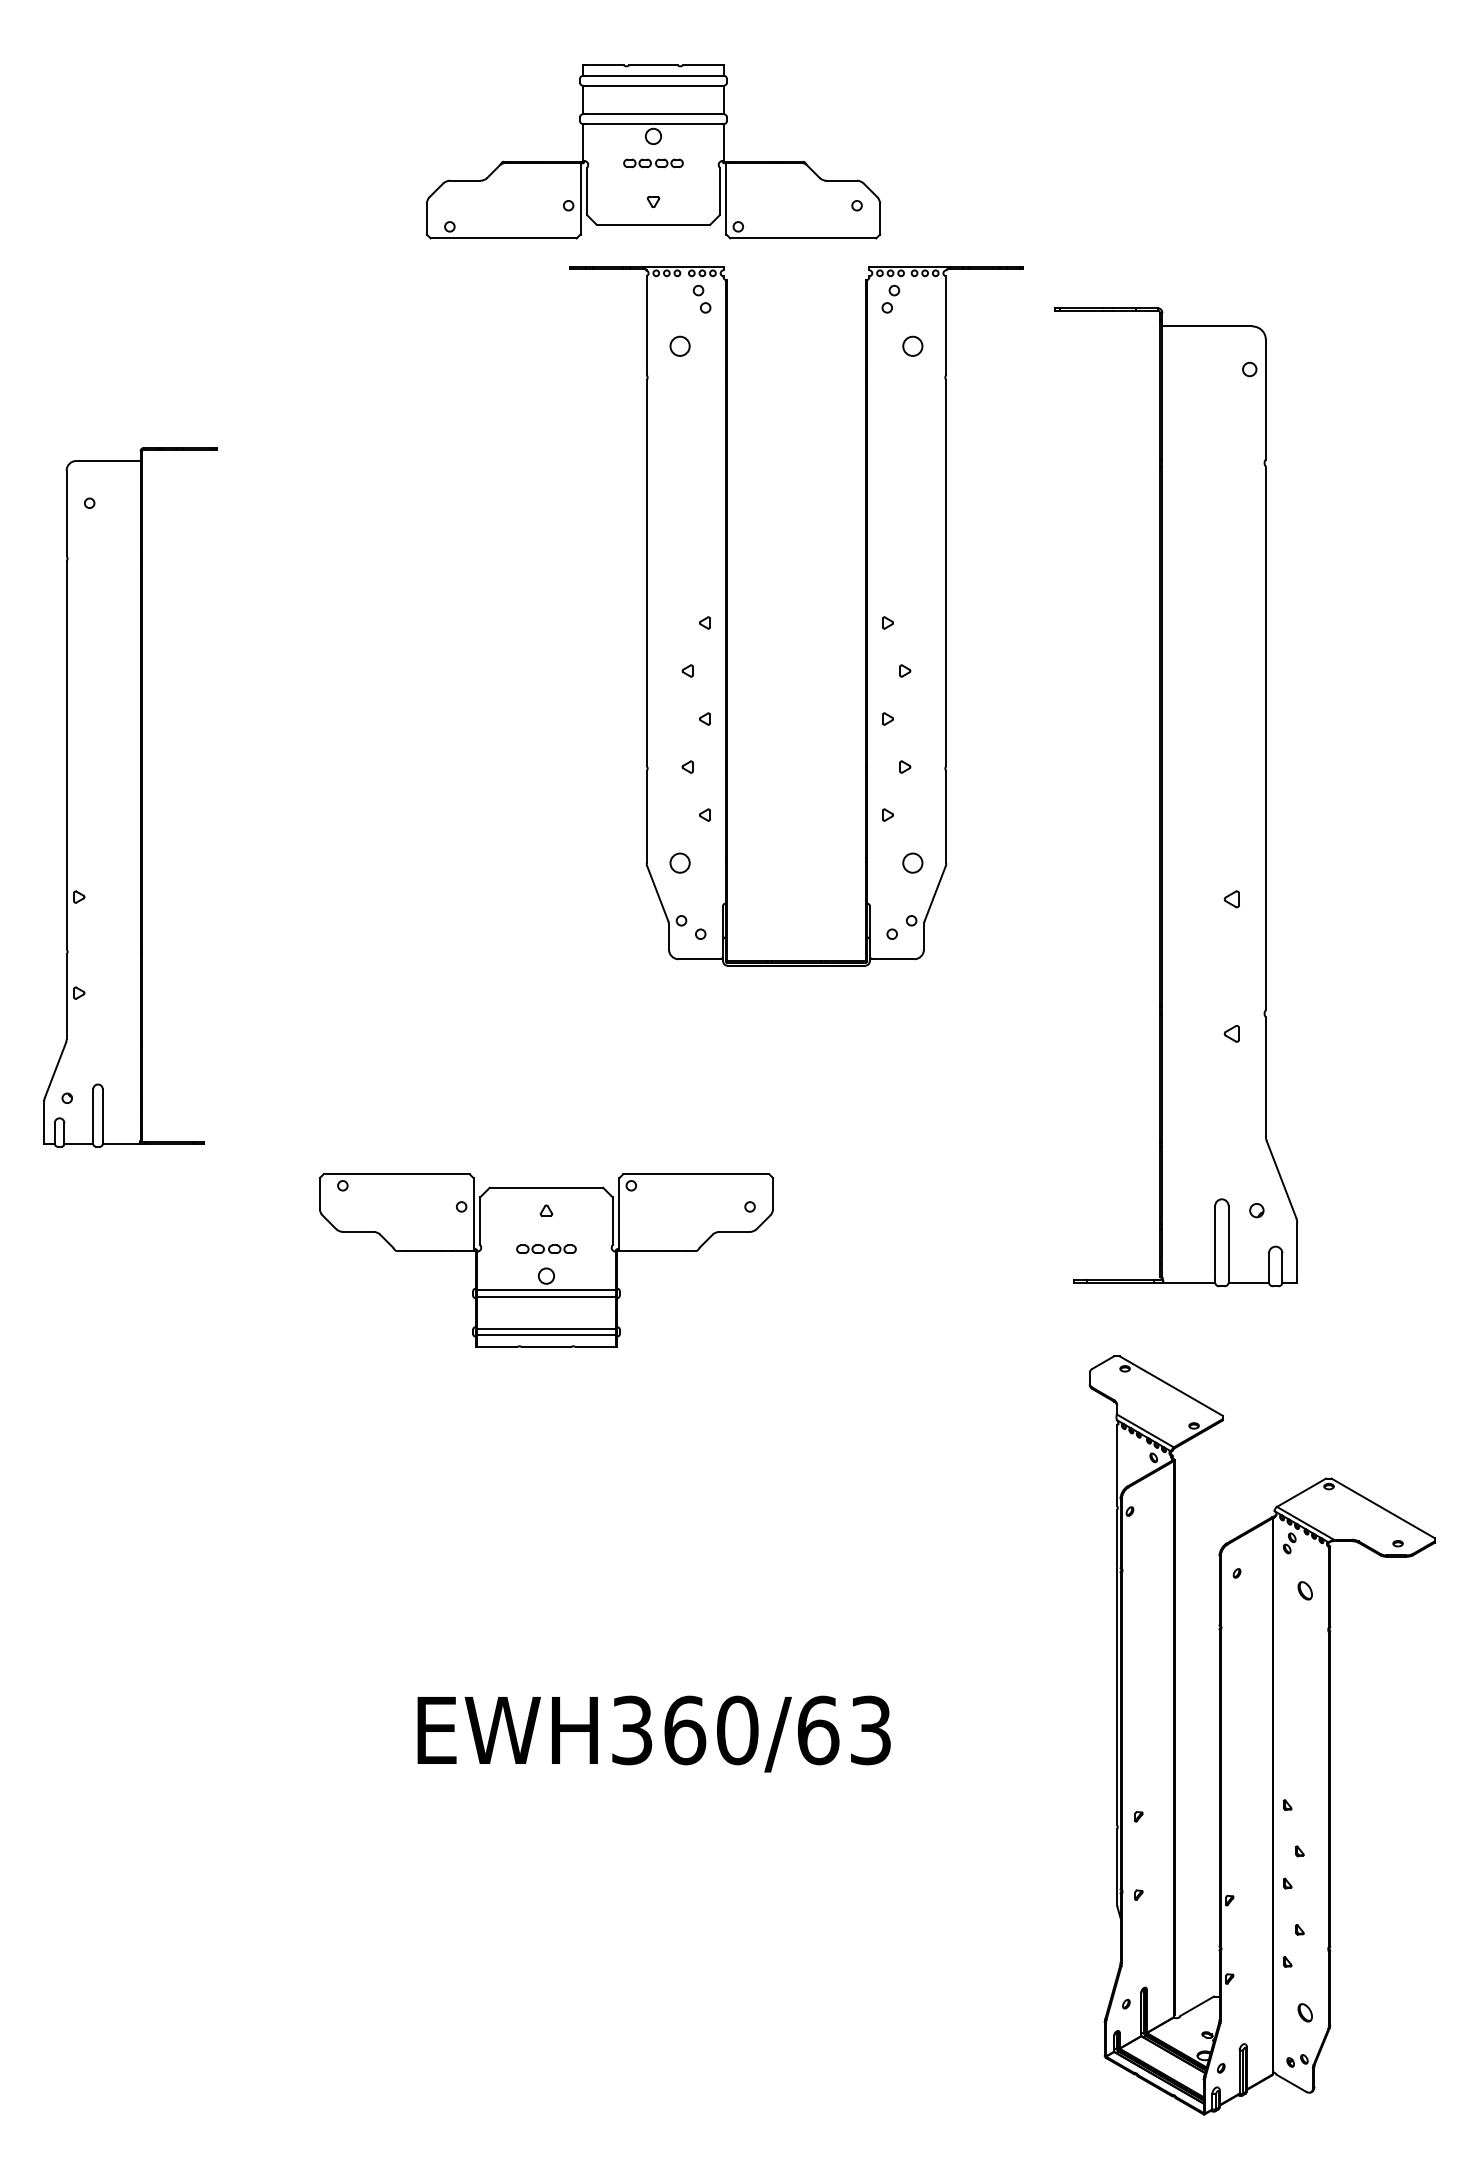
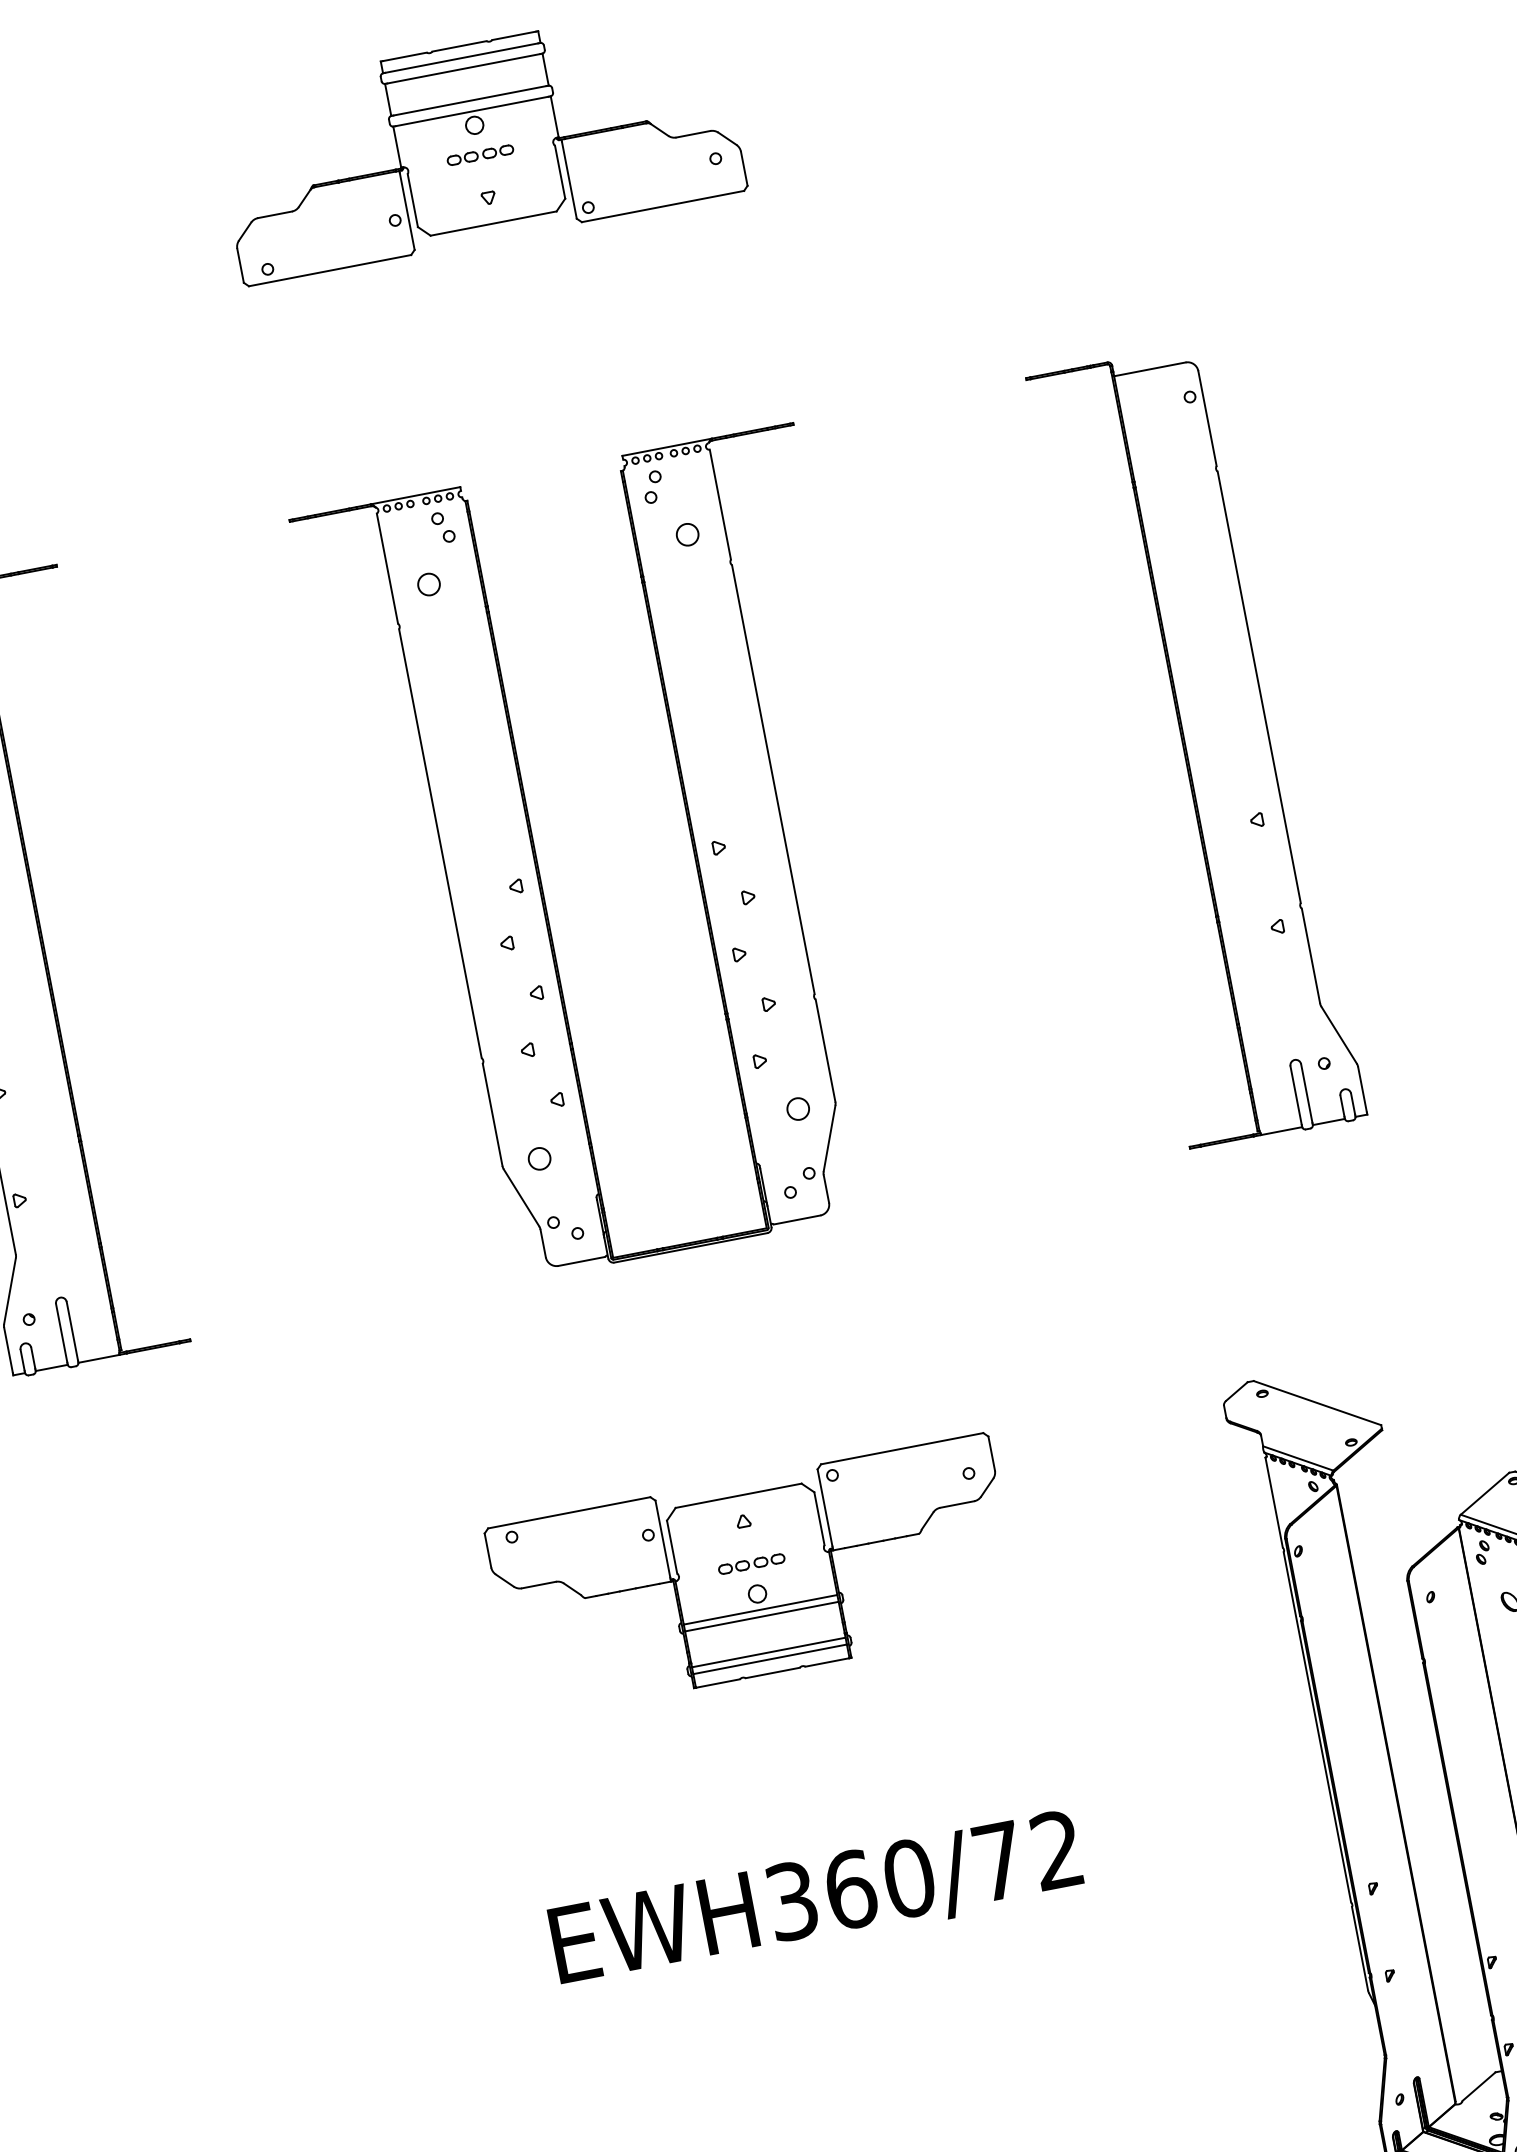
part: (727, 616) -> (539, 874), moved
part: (1176, 797) -> (1197, 747), size x0.71
part: (546, 1260) -> (754, 1576), moved
text: (843, 1730) -> (1026, 1855), EWH360/63 -> EWH360/72

